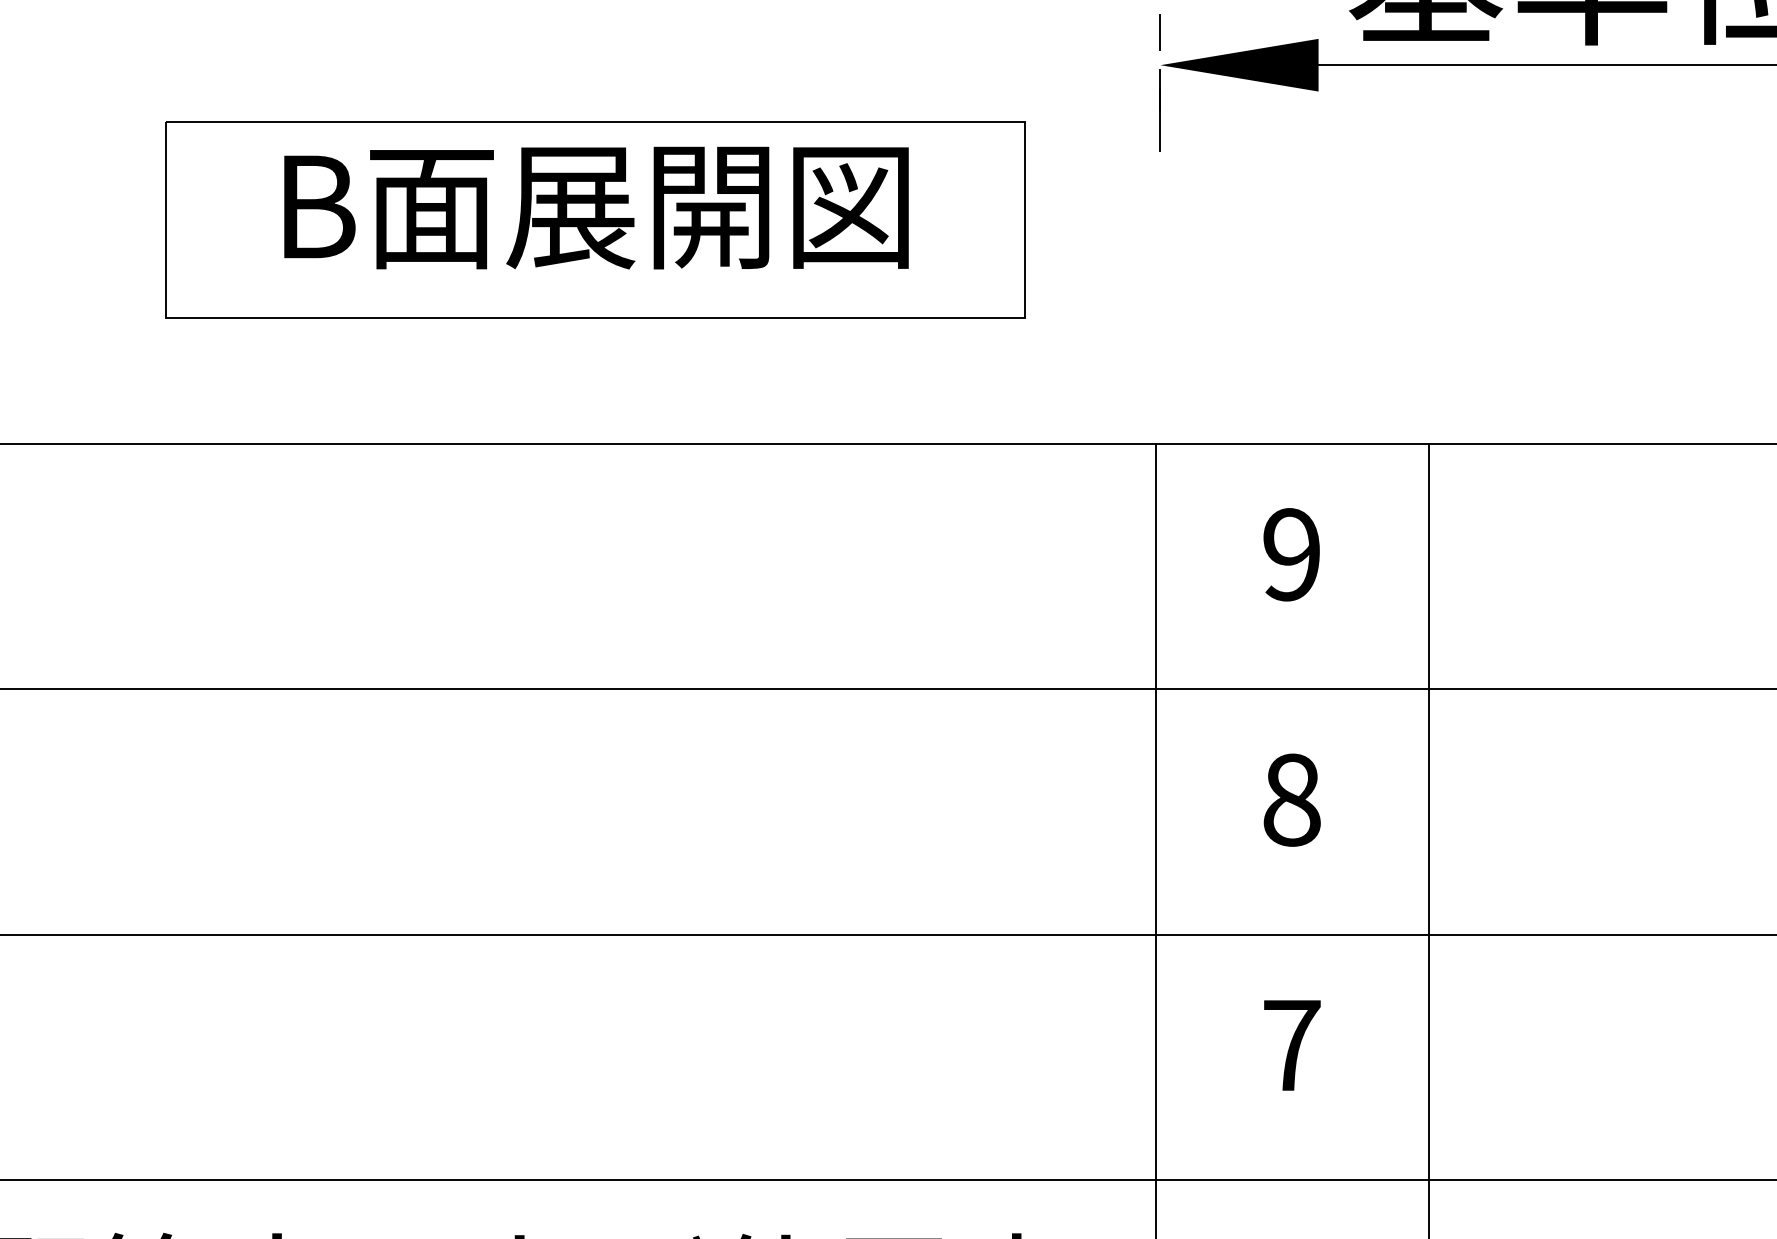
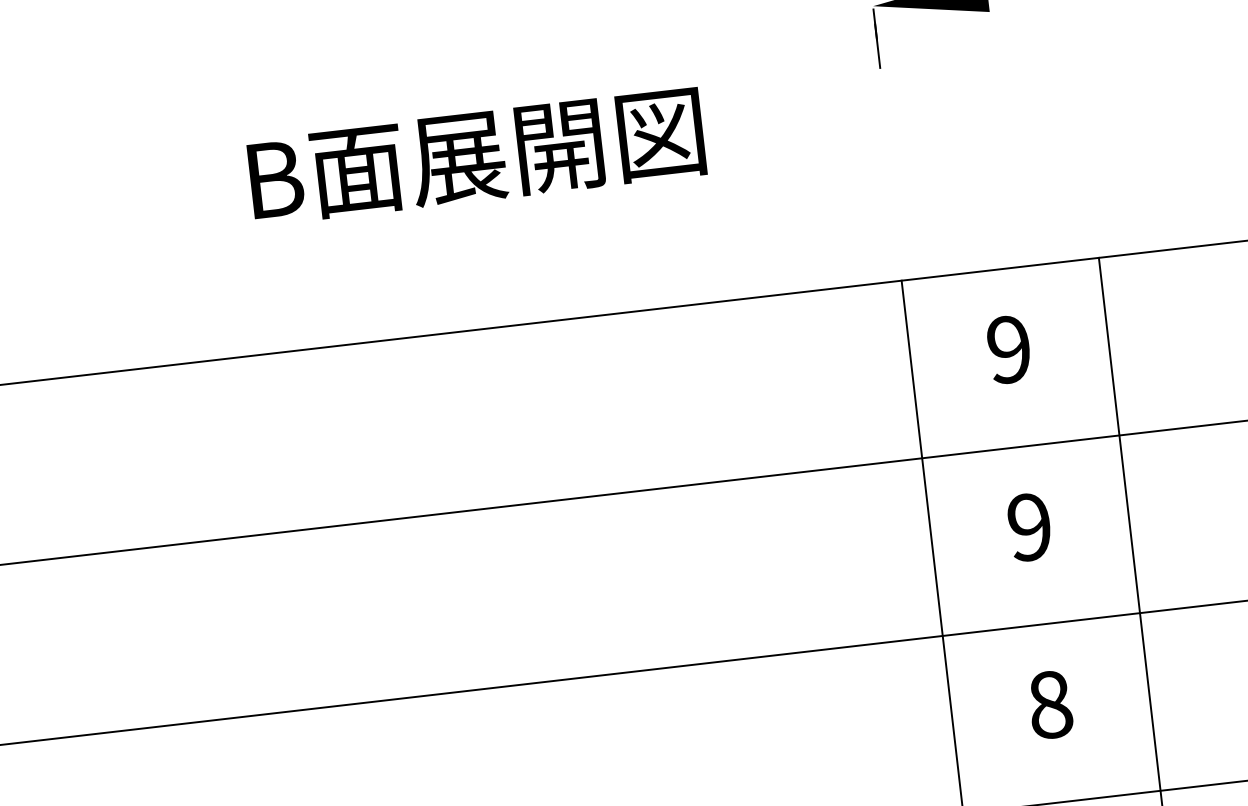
part: (595, 219) -> (477, 165), removed
text: (1291, 799) -> (1029, 526), 8 -> 9
text: (1291, 1045) -> (1050, 704), 7 -> 8

